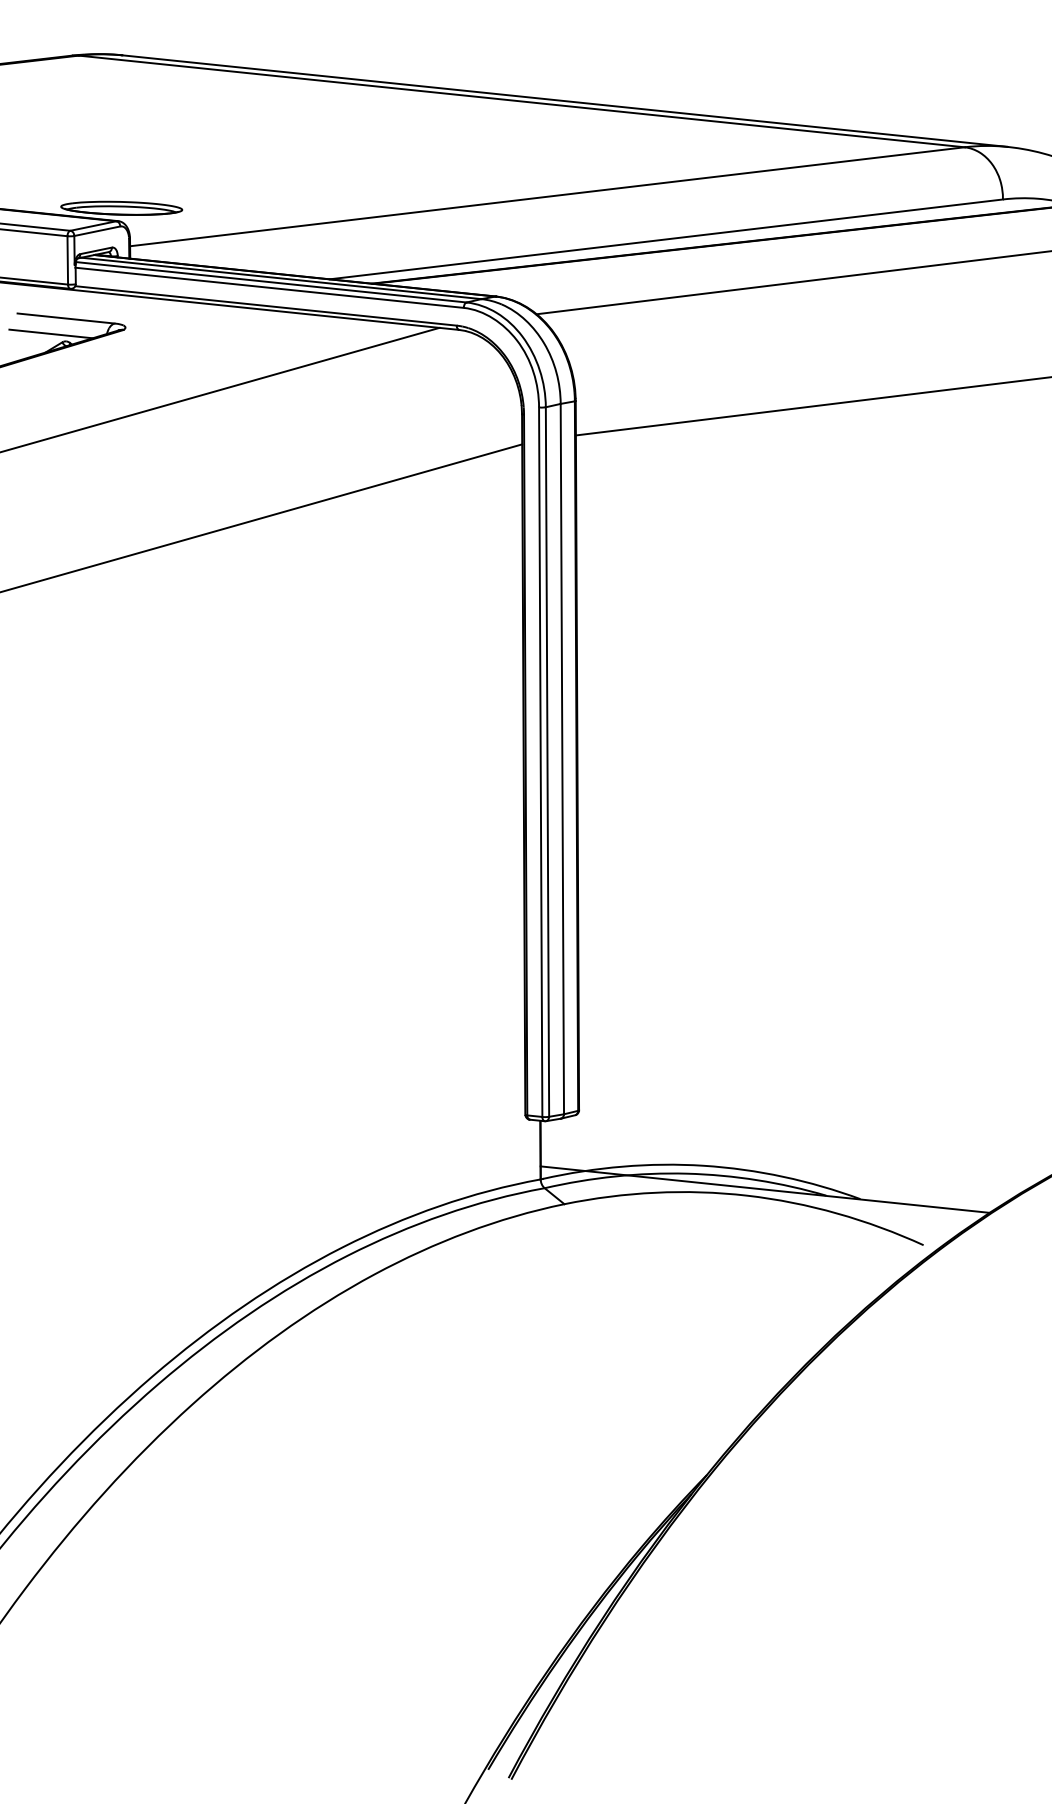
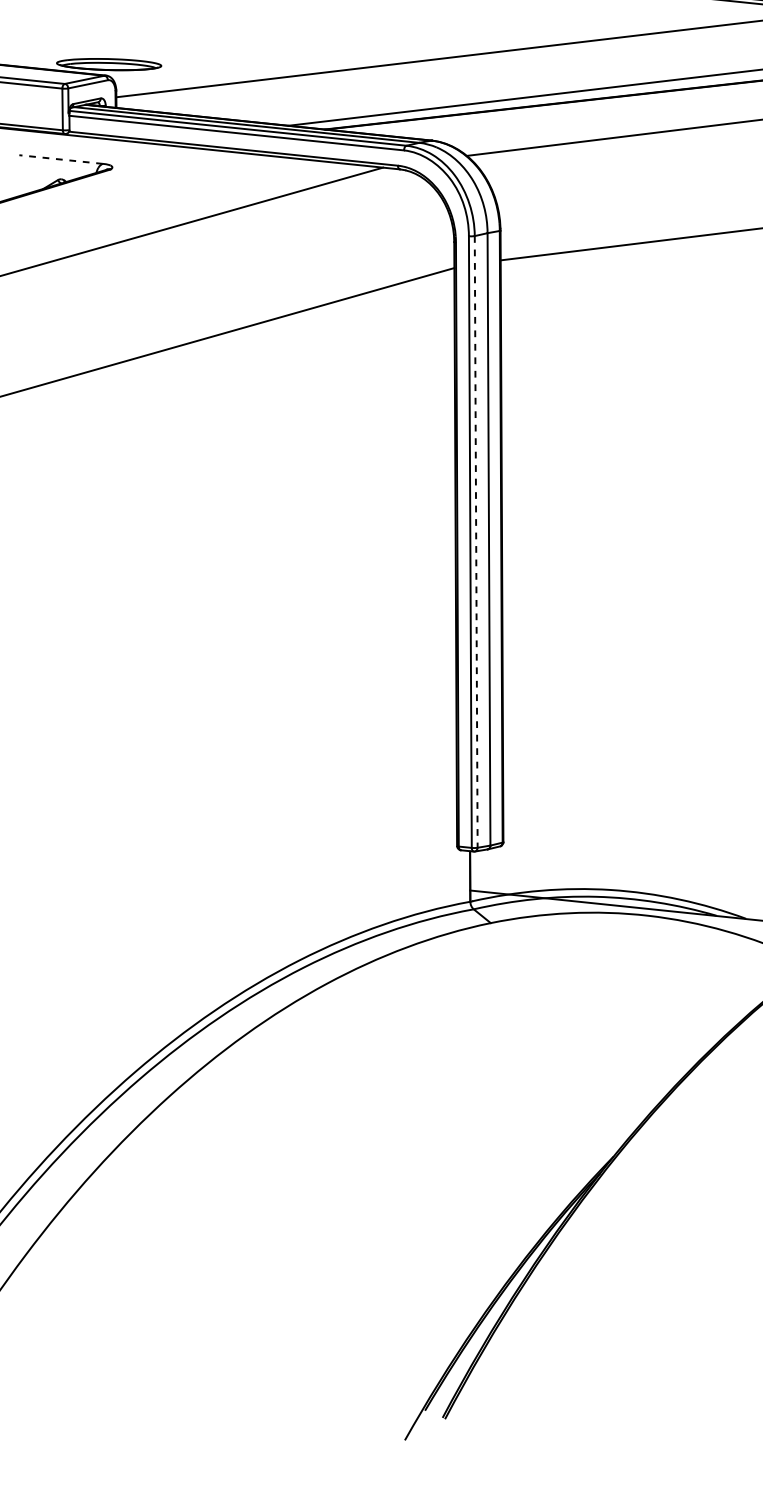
line: (66, 318) -> (61, 159), solid -> dashed
line: (50, 333) -> (47, 172), removed
line: (547, 762) -> (476, 542), solid -> dashed

